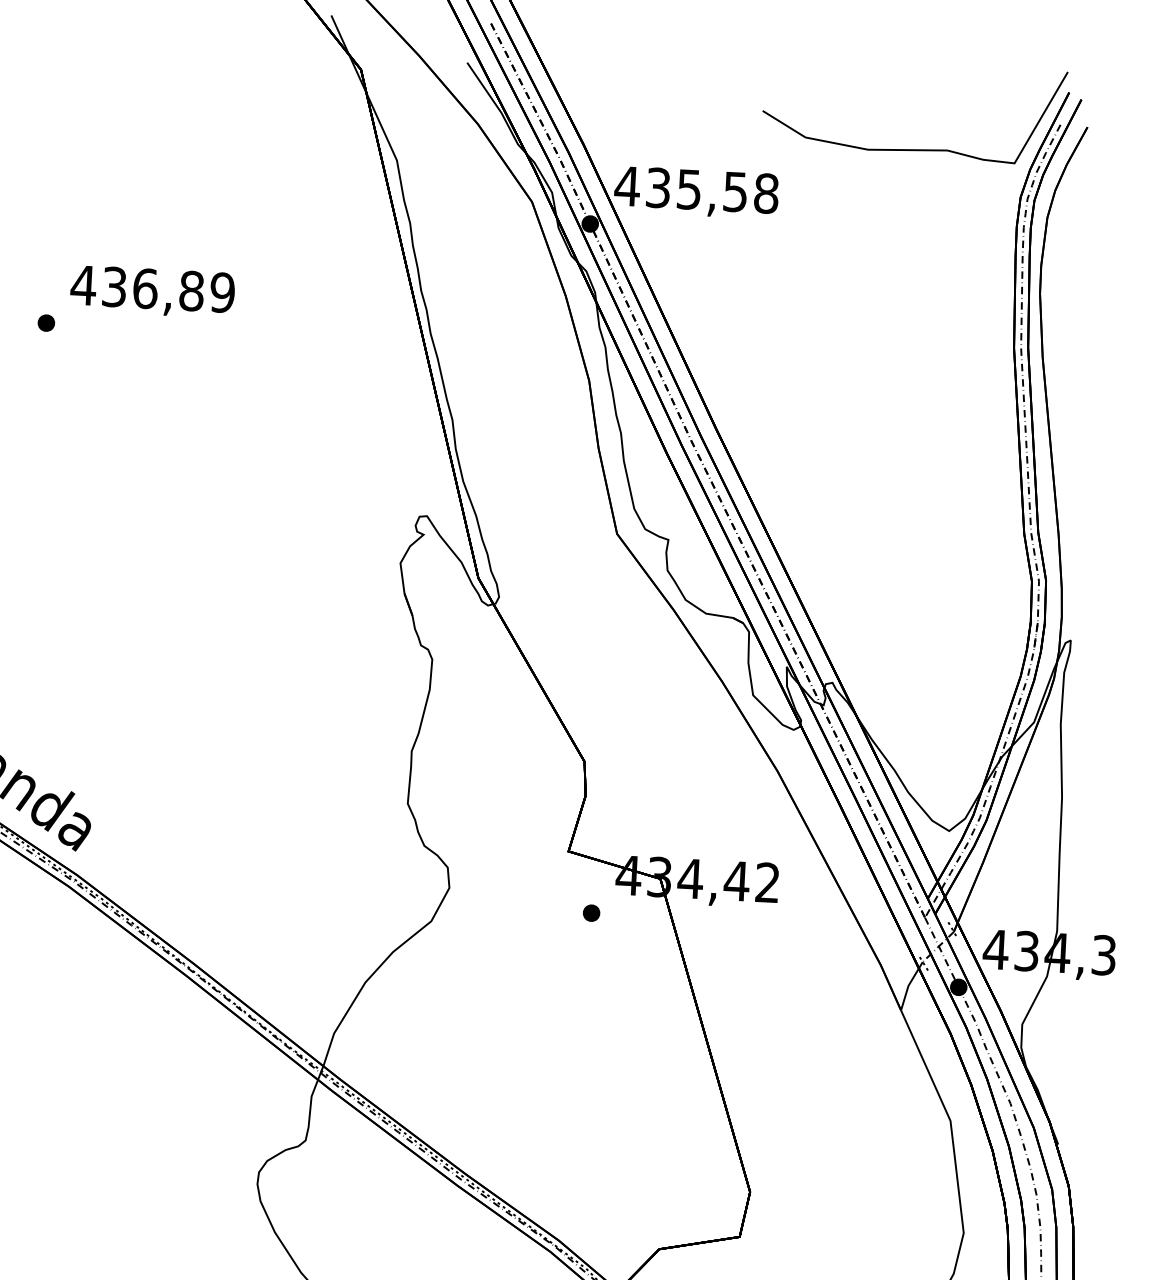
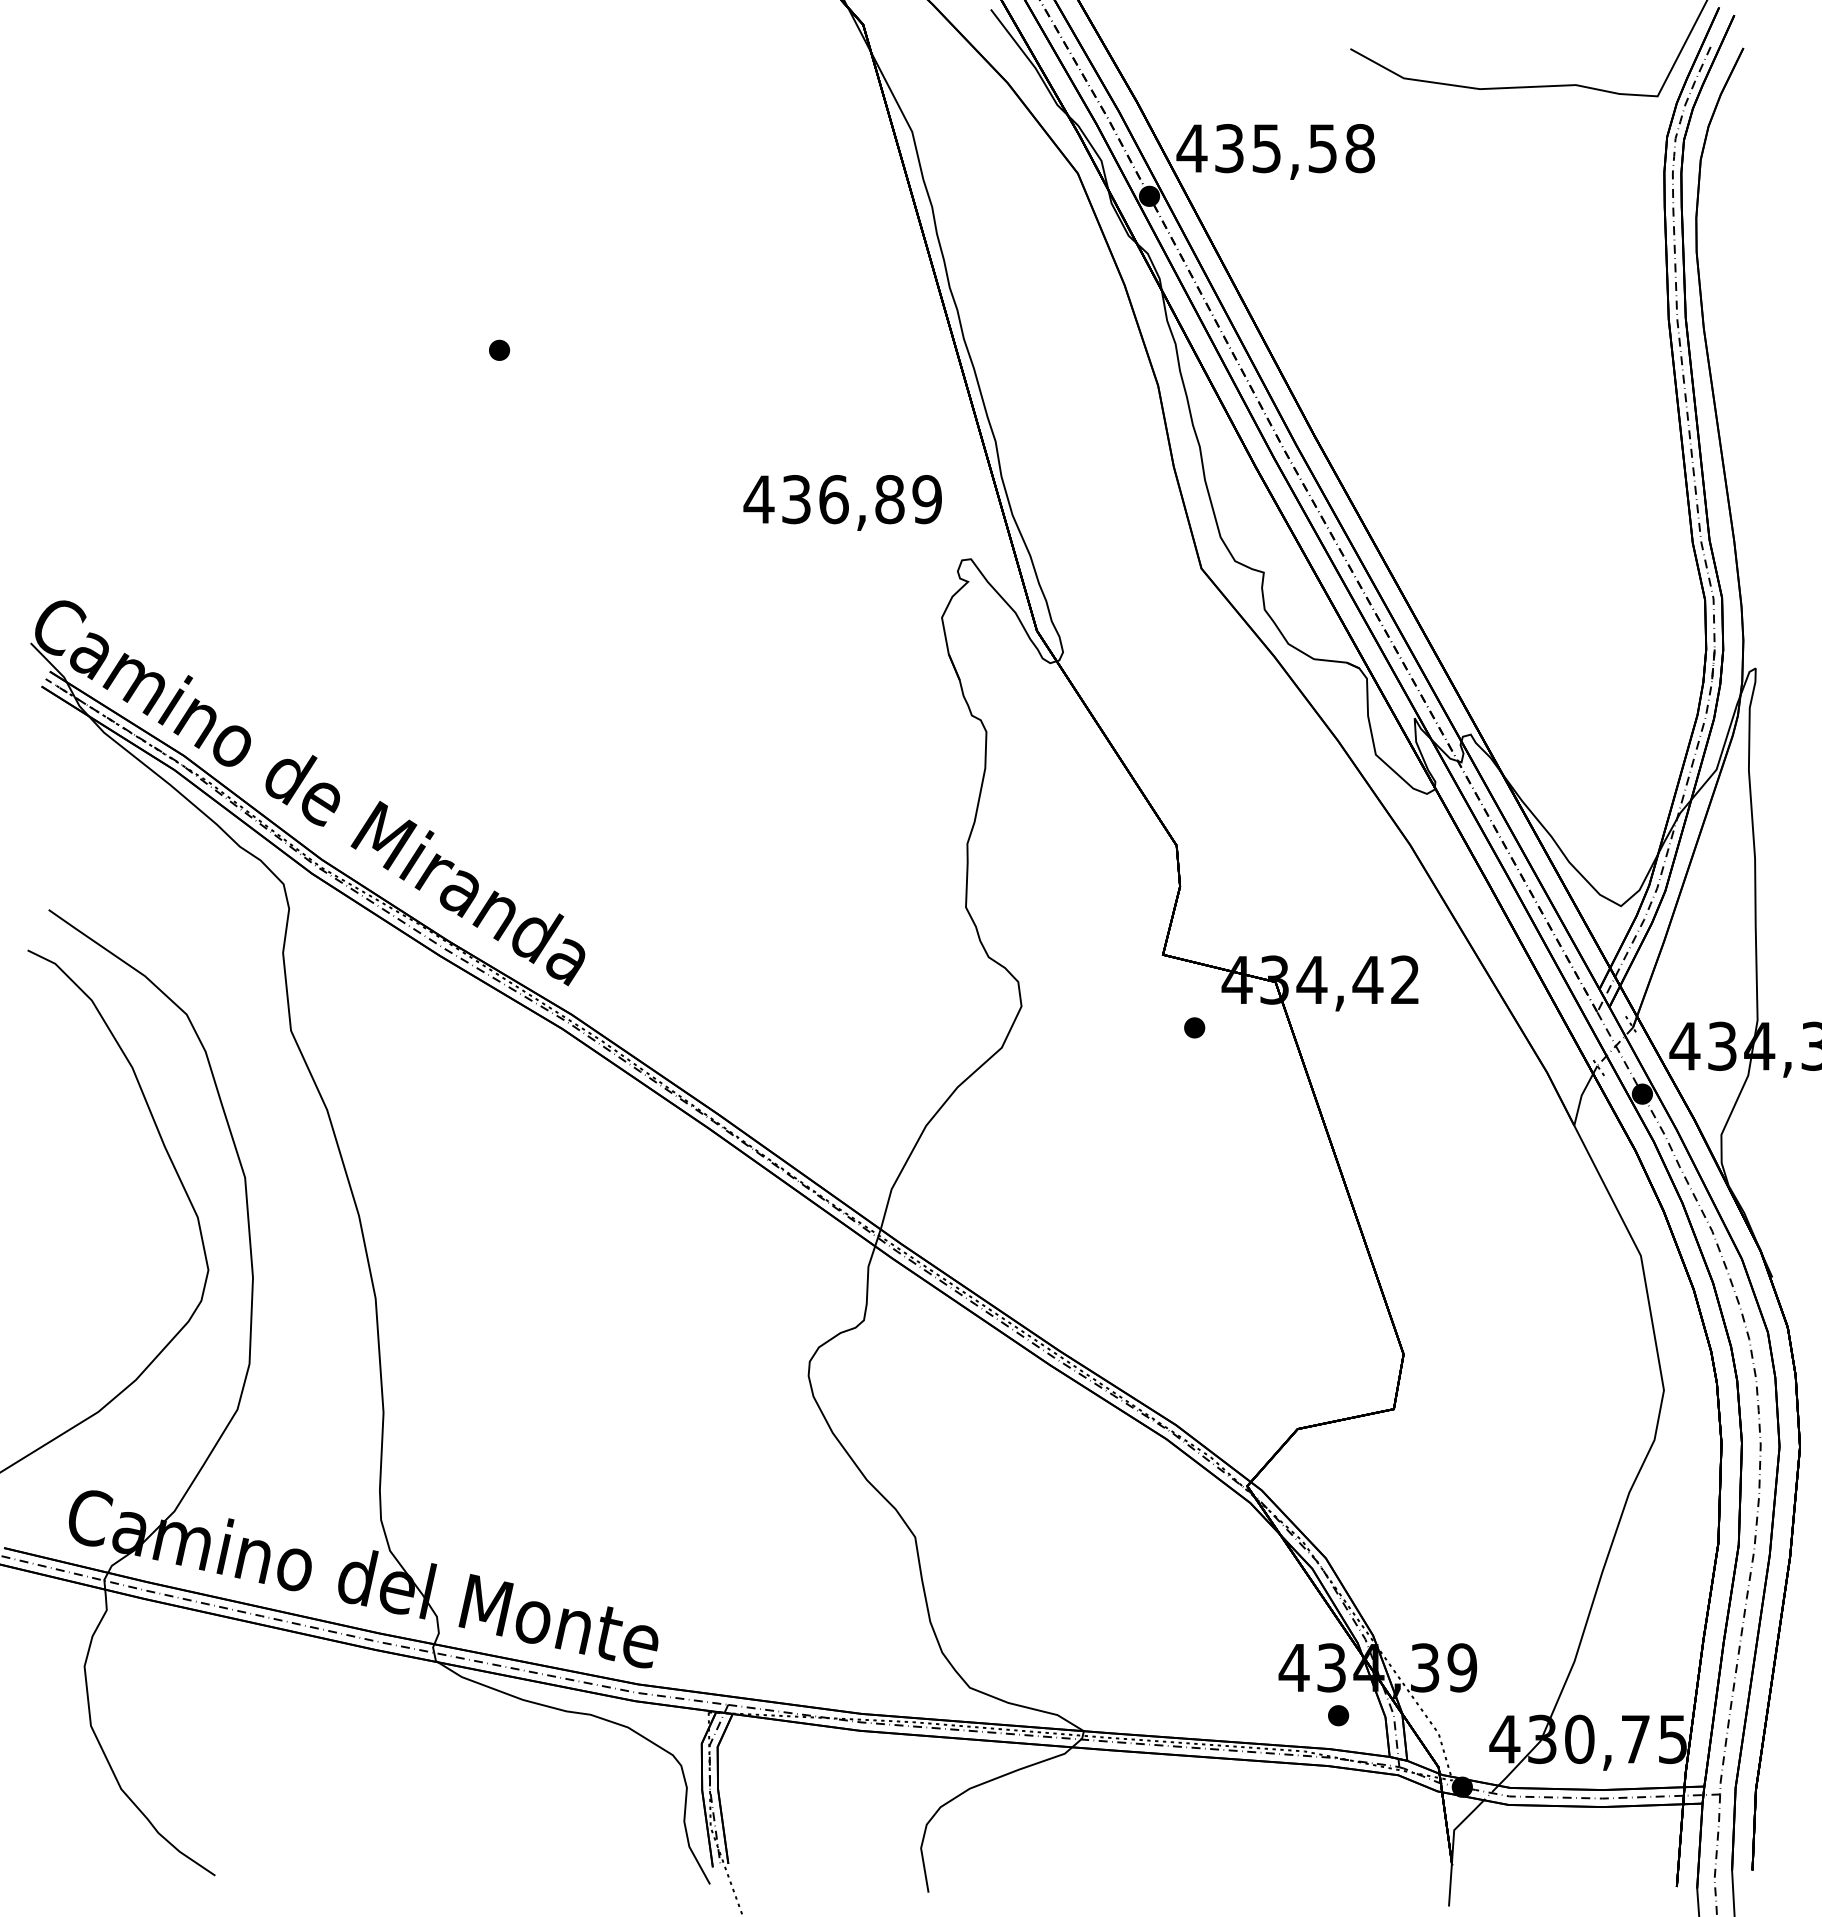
text: (152, 291) -> (842, 502), moved

